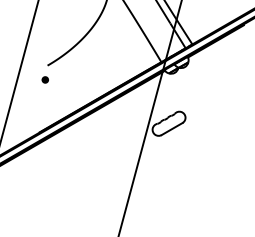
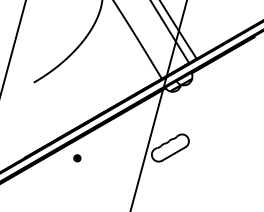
part: (44, 79) -> (76, 157), moved

